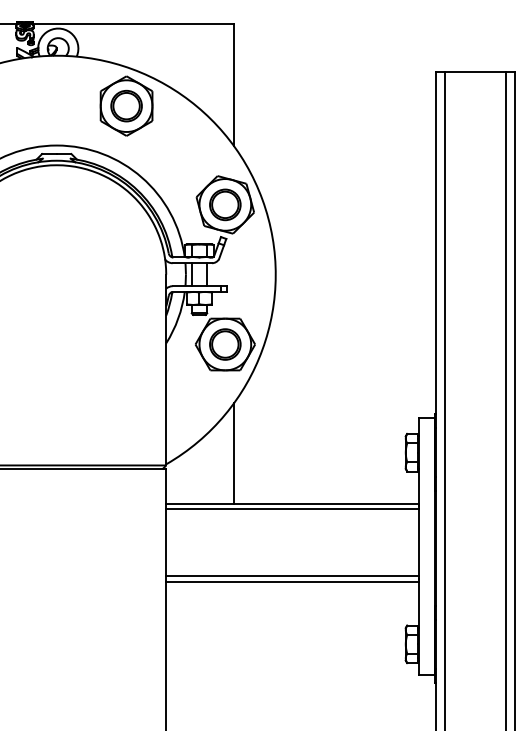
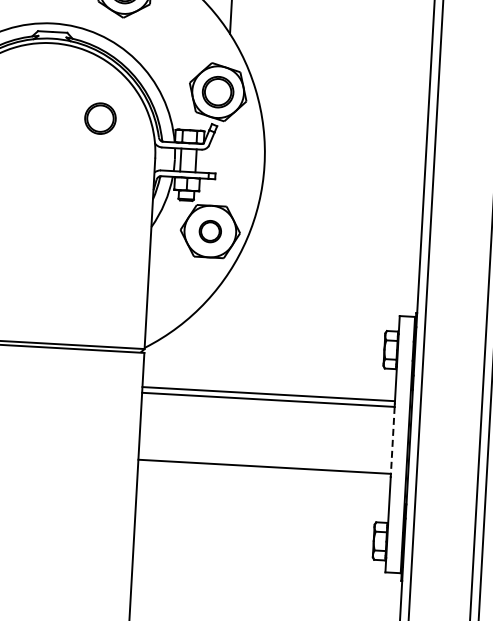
part: (109, 237) -> (100, 118), added
part: (225, 344) -> (210, 231), size x0.7
line: (233, 453) -> (212, 340), removed
line: (419, 542) -> (393, 440), solid -> dashed
line: (292, 582) -> (264, 472), removed

